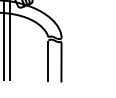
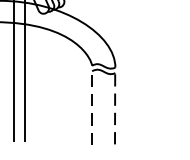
line: (48, 61) -> (92, 108), solid -> dashed
line: (61, 62) -> (115, 109), solid -> dashed

